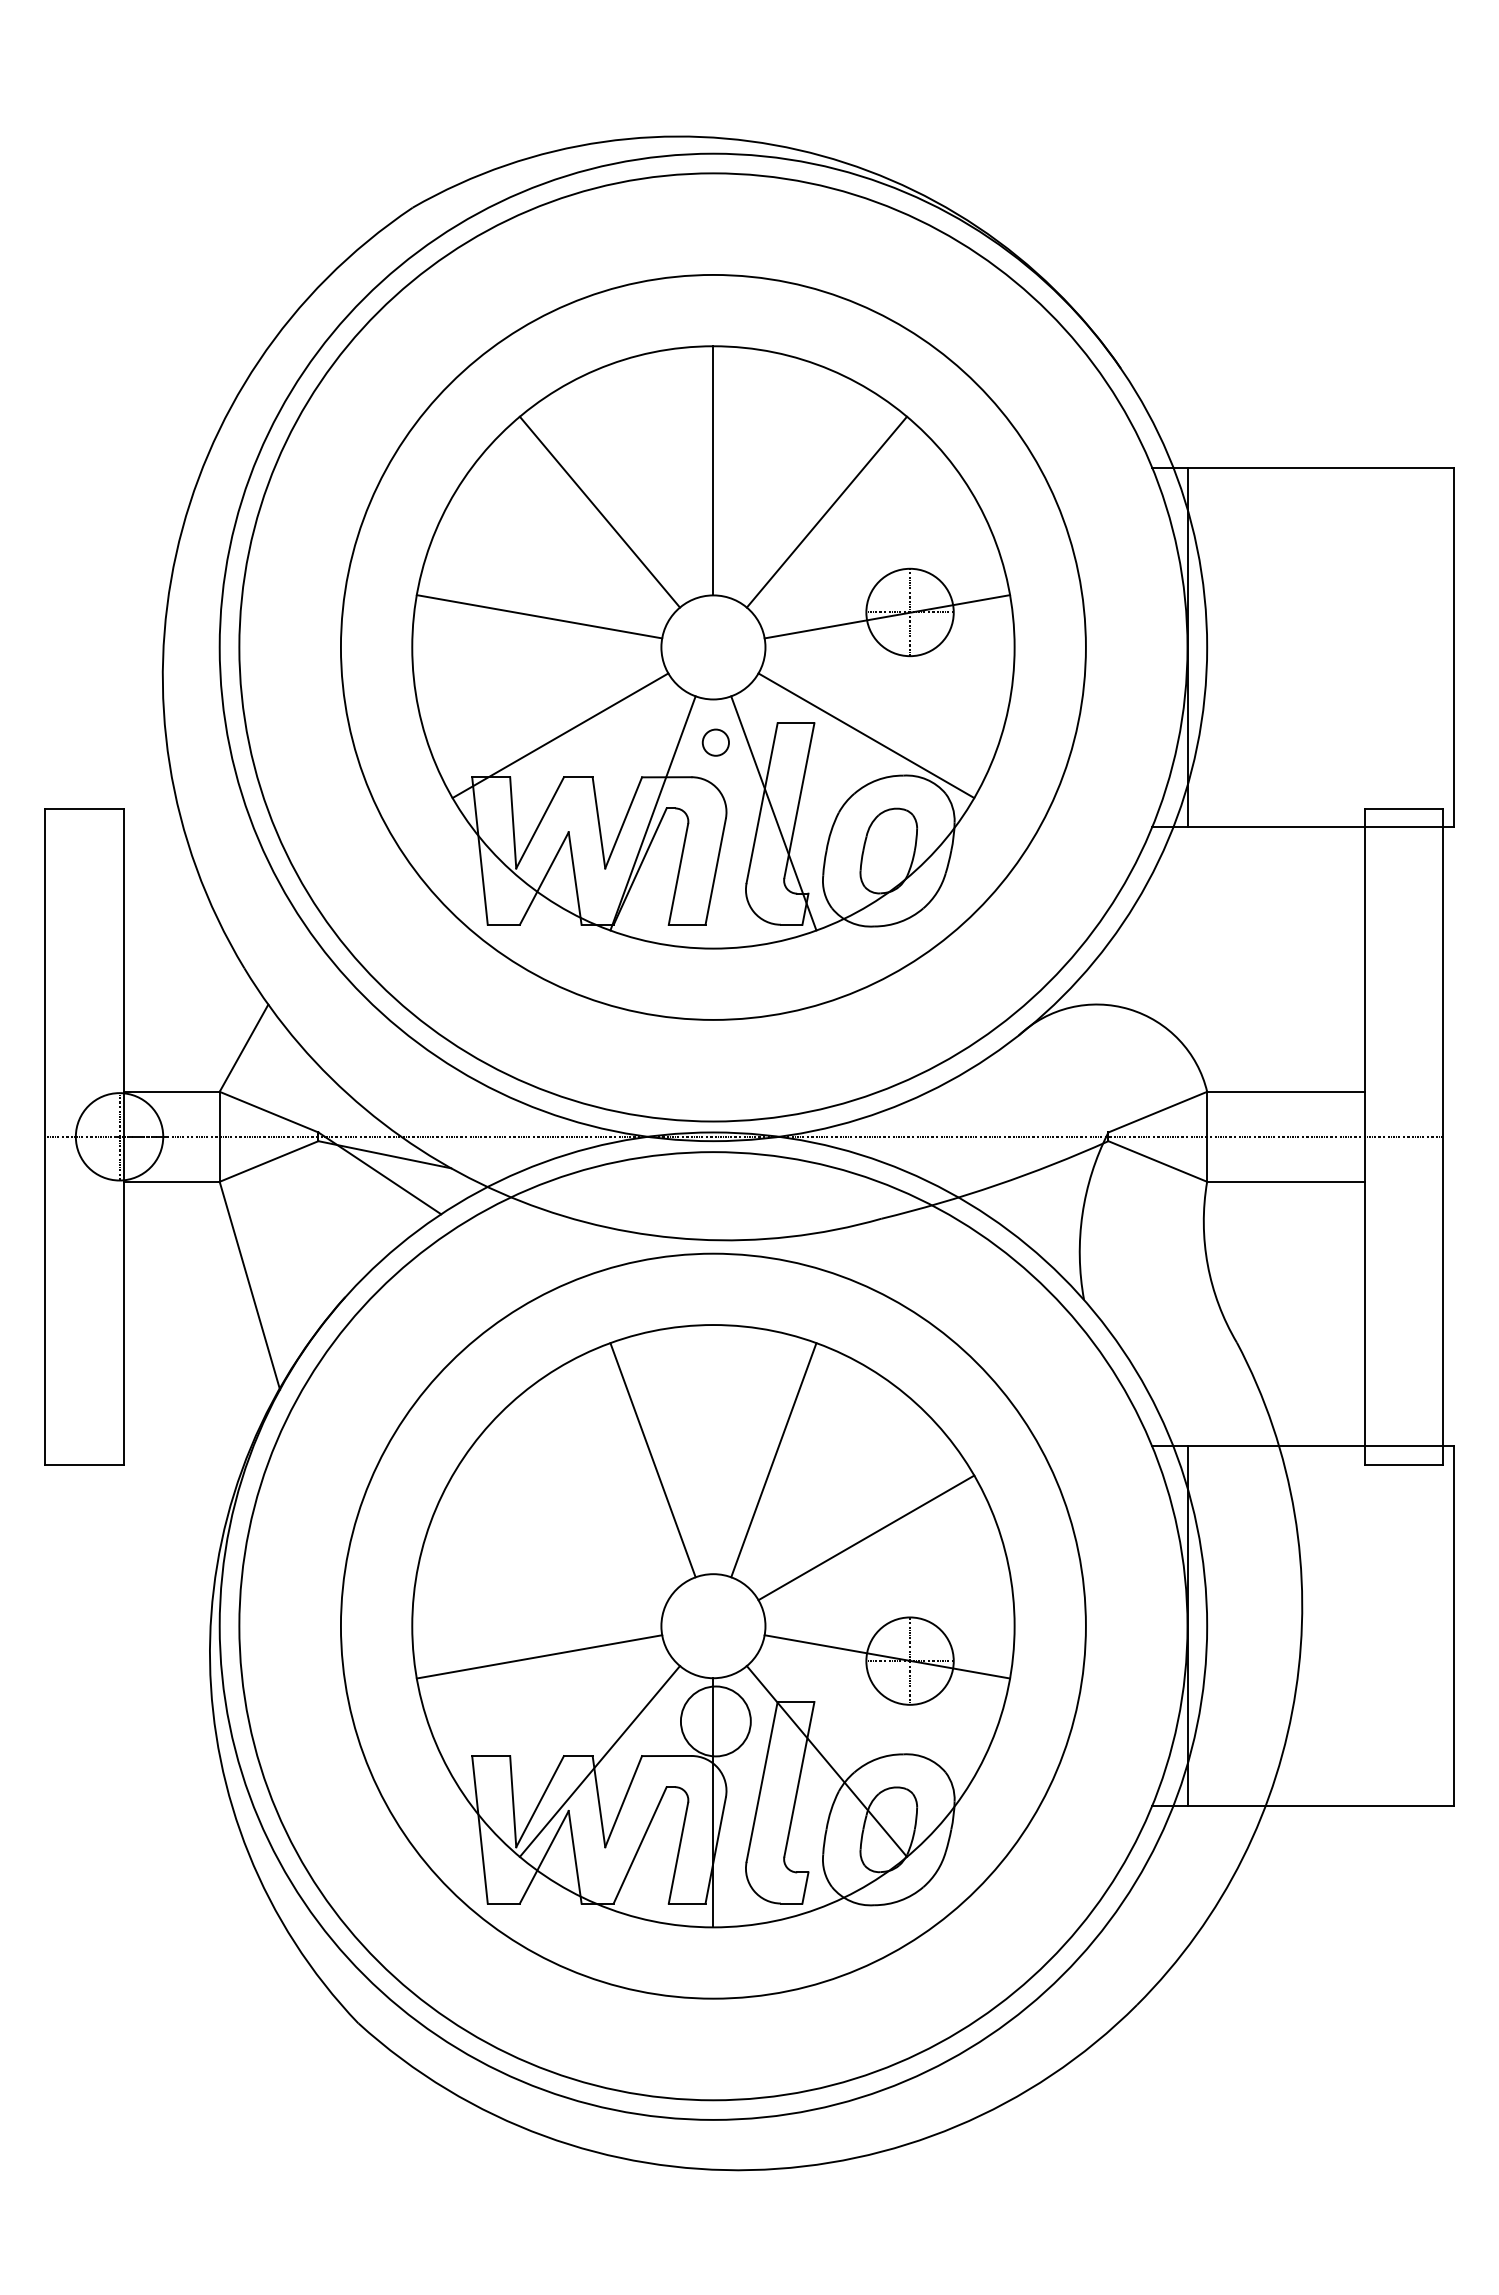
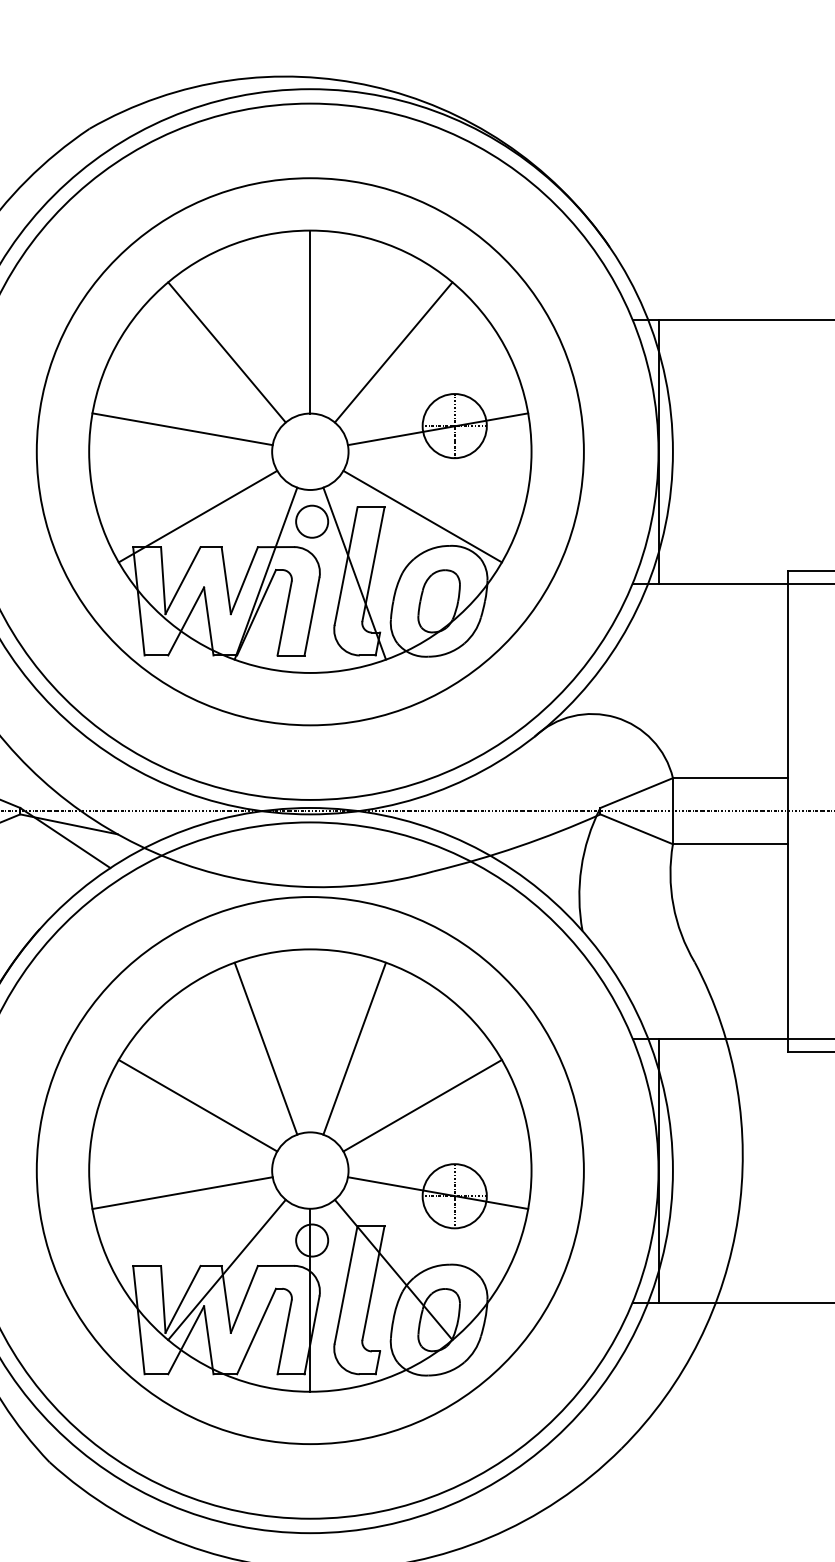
circle: (715, 742) -> (311, 521), size x1.67
line: (560, 1537) -> (198, 1105), added
circle: (715, 1721) -> (311, 1240), size x0.62

